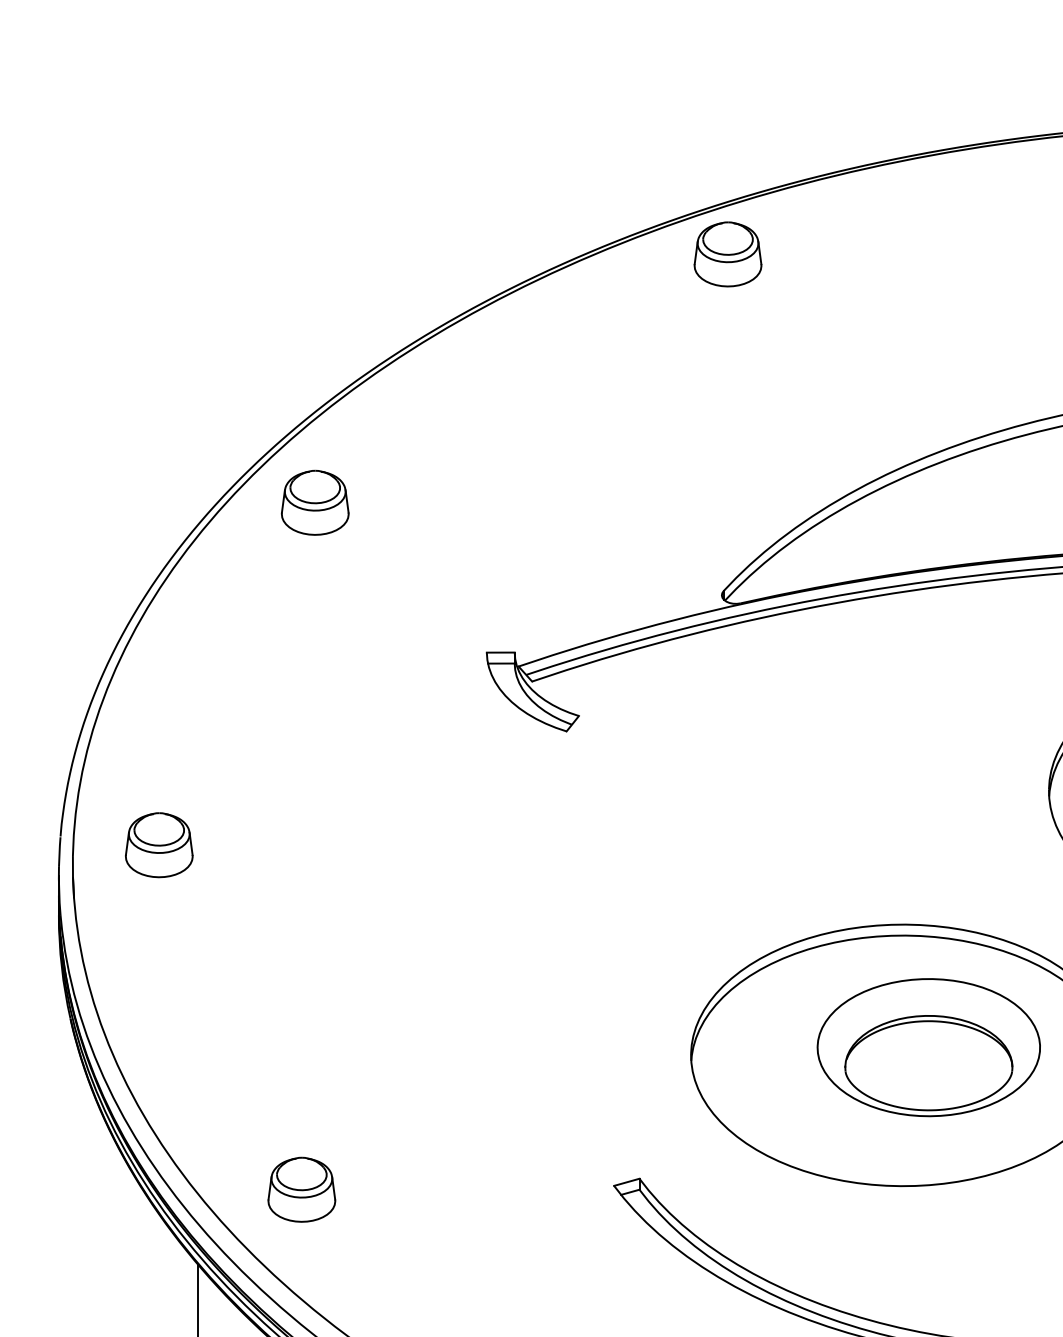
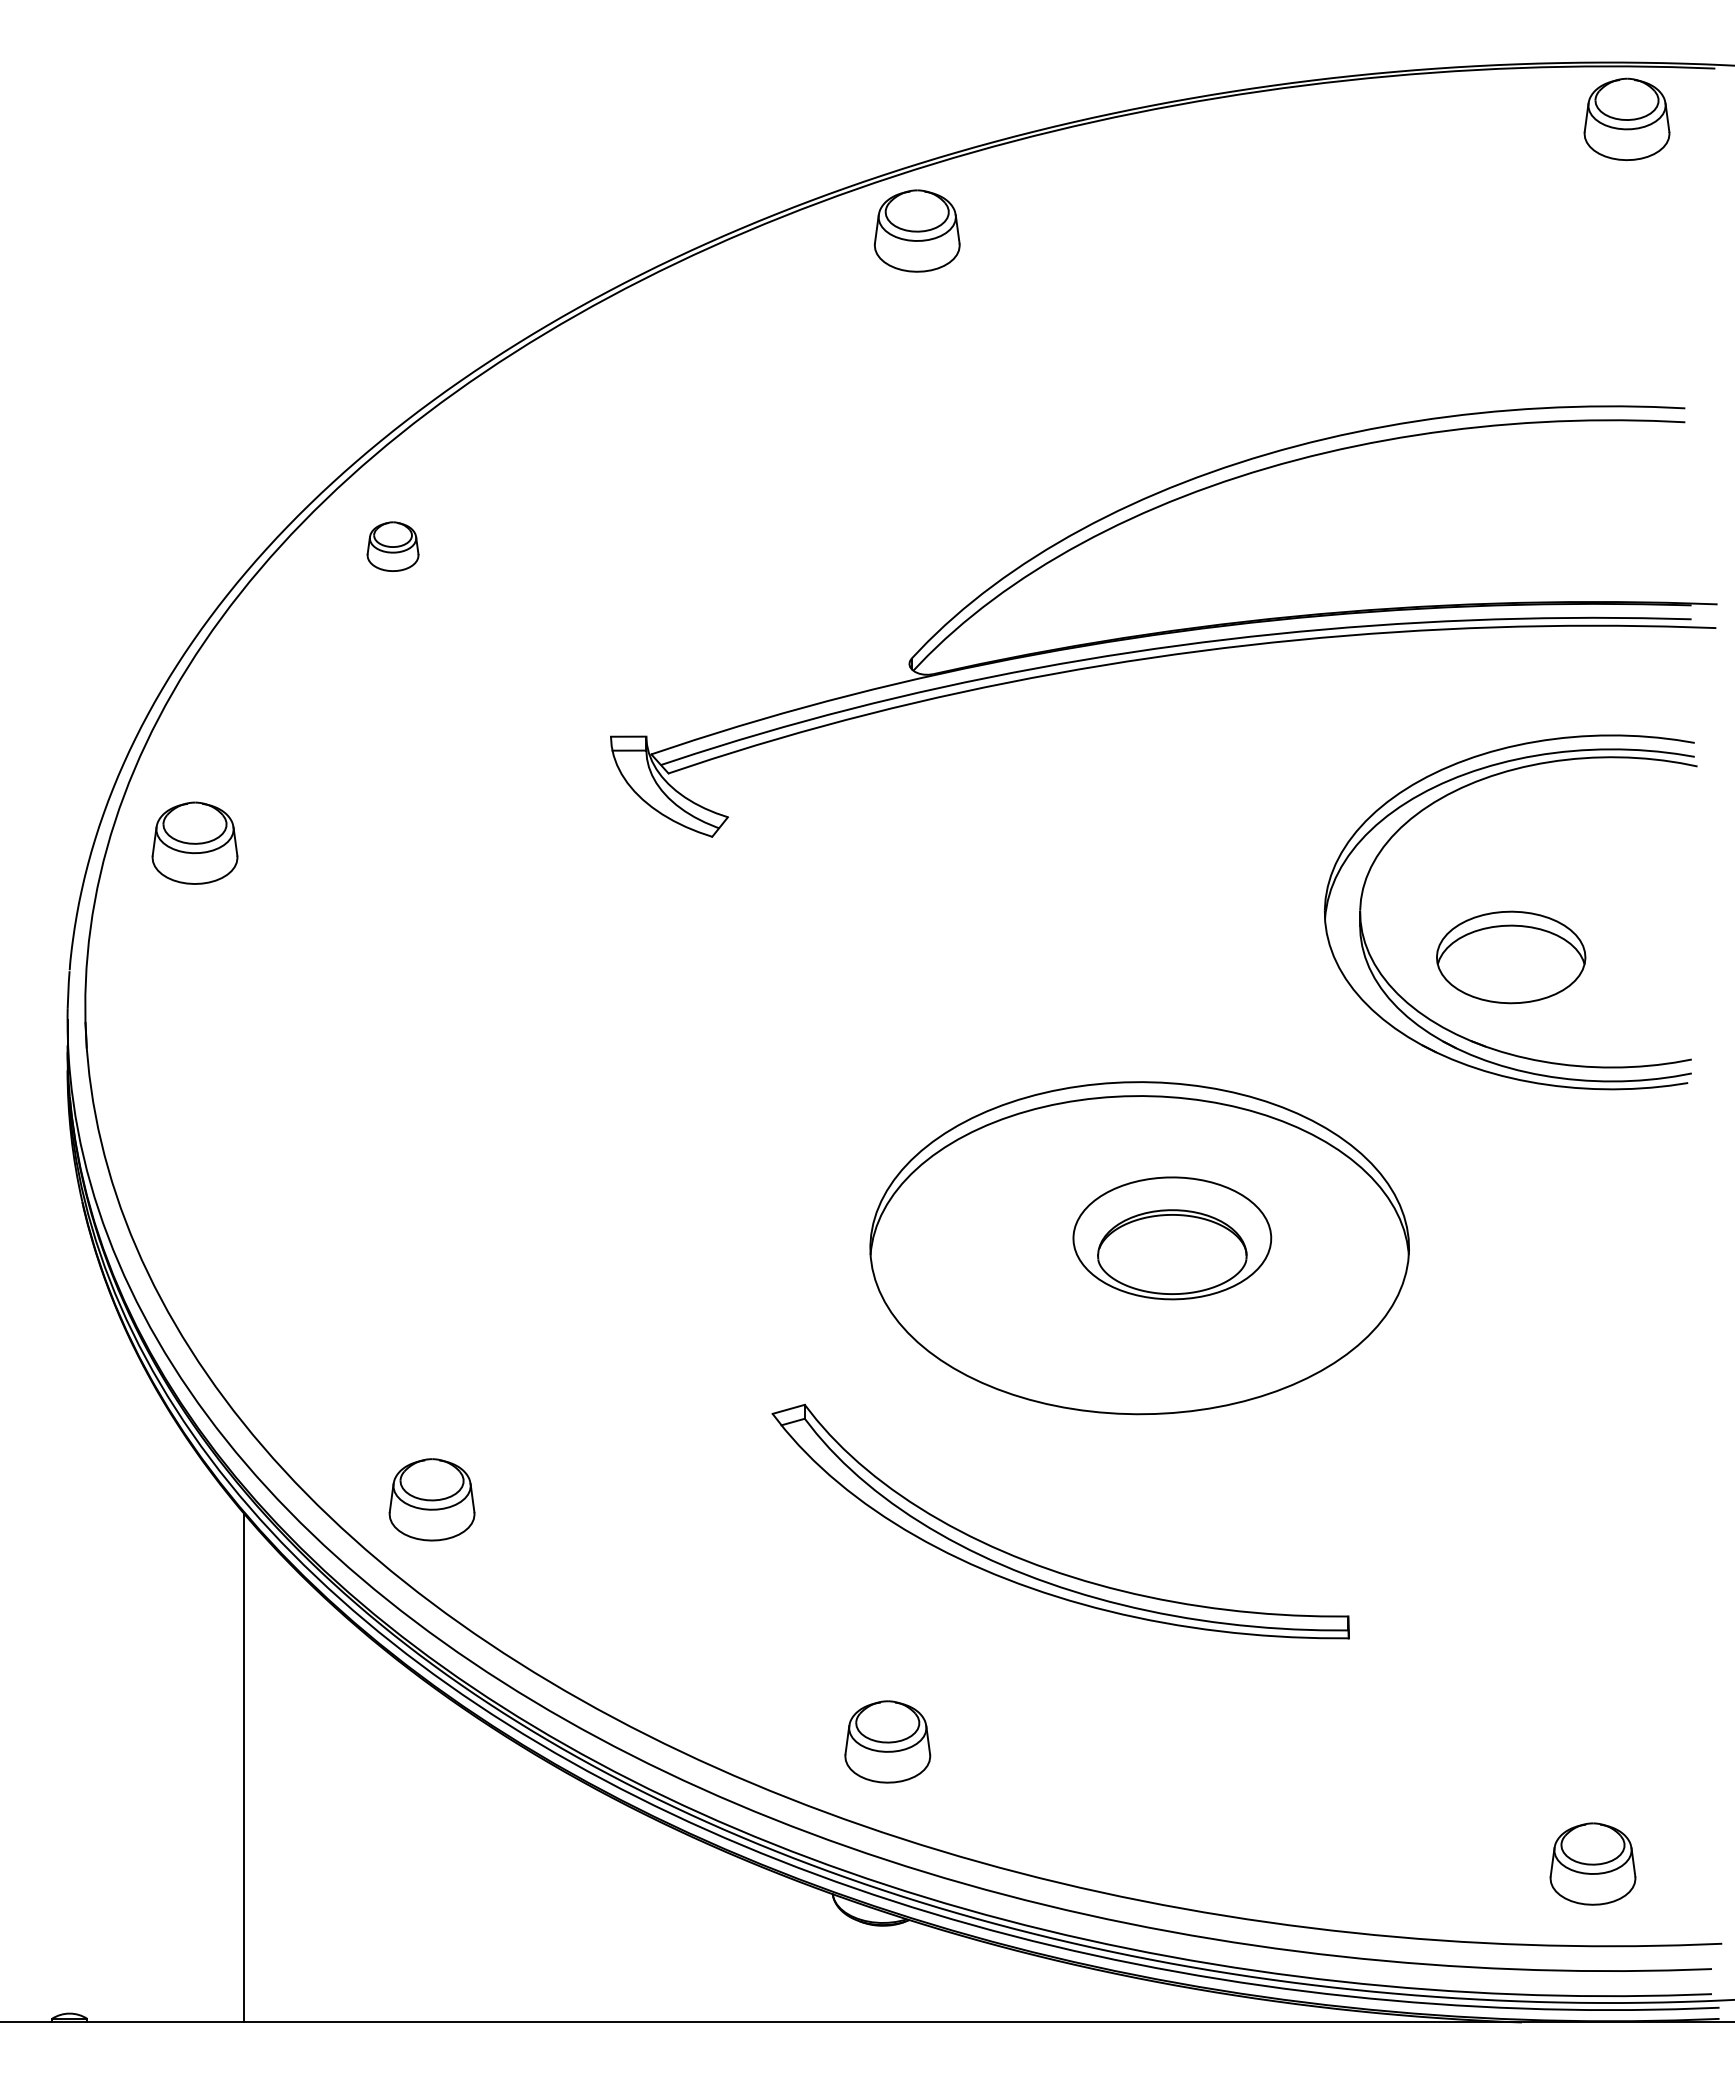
part: (314, 502) -> (392, 546), size x0.6
part: (158, 844) -> (194, 842), moved
part: (929, 1047) -> (1172, 1238), size x0.7
part: (301, 1189) -> (431, 1499), moved

